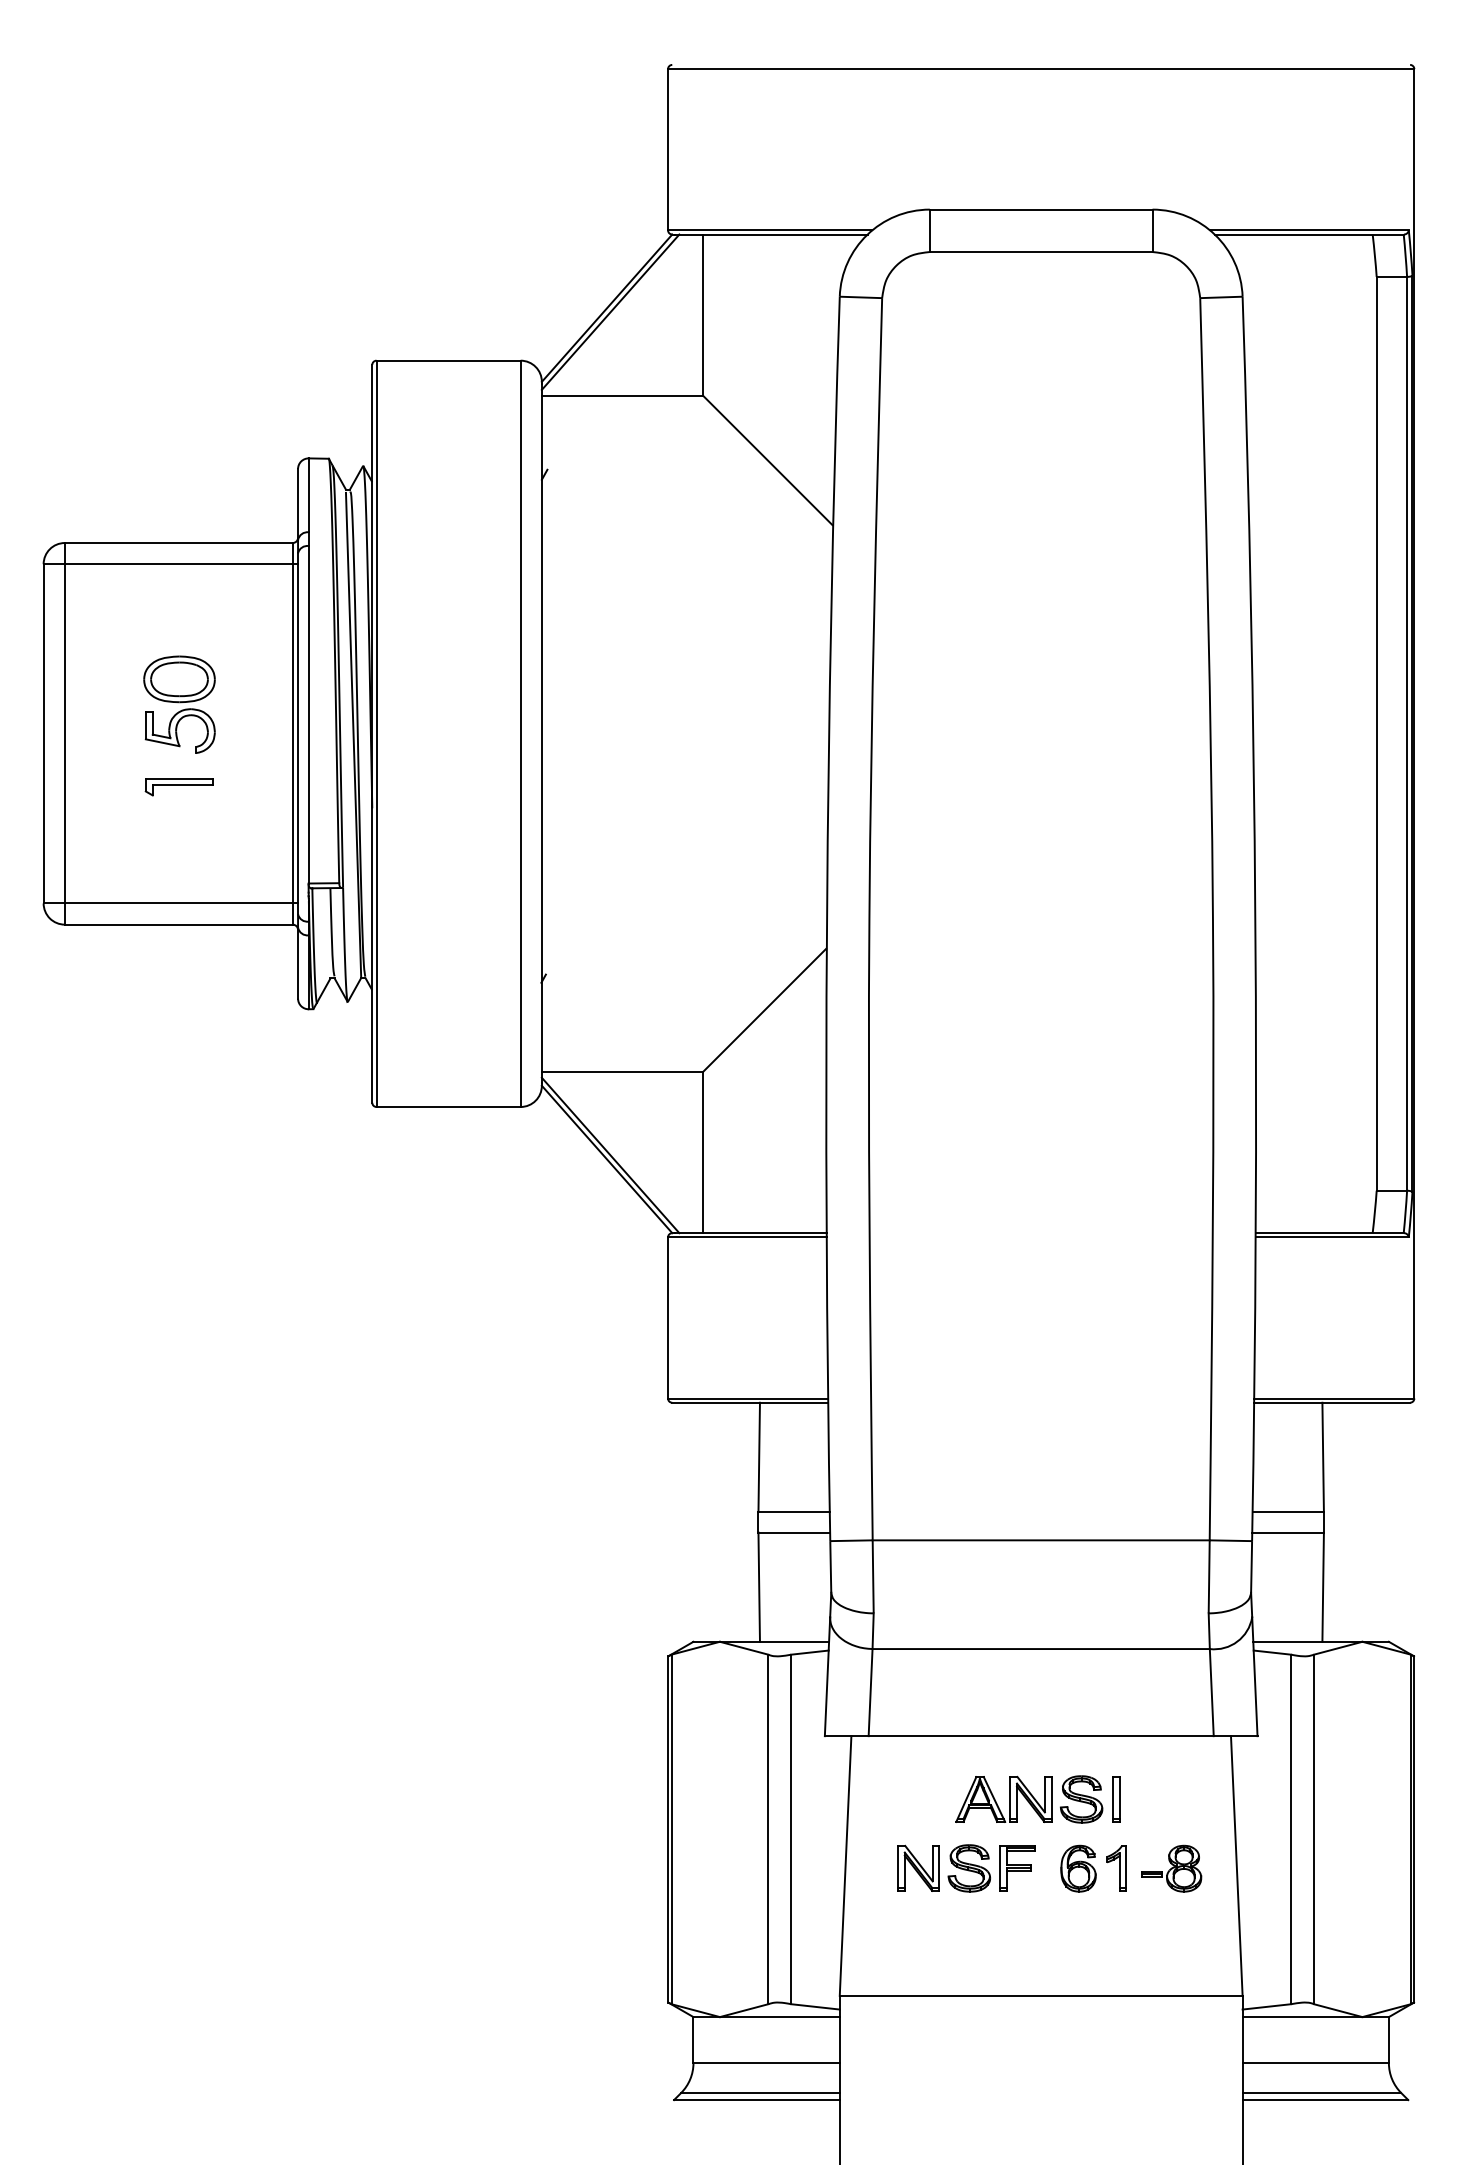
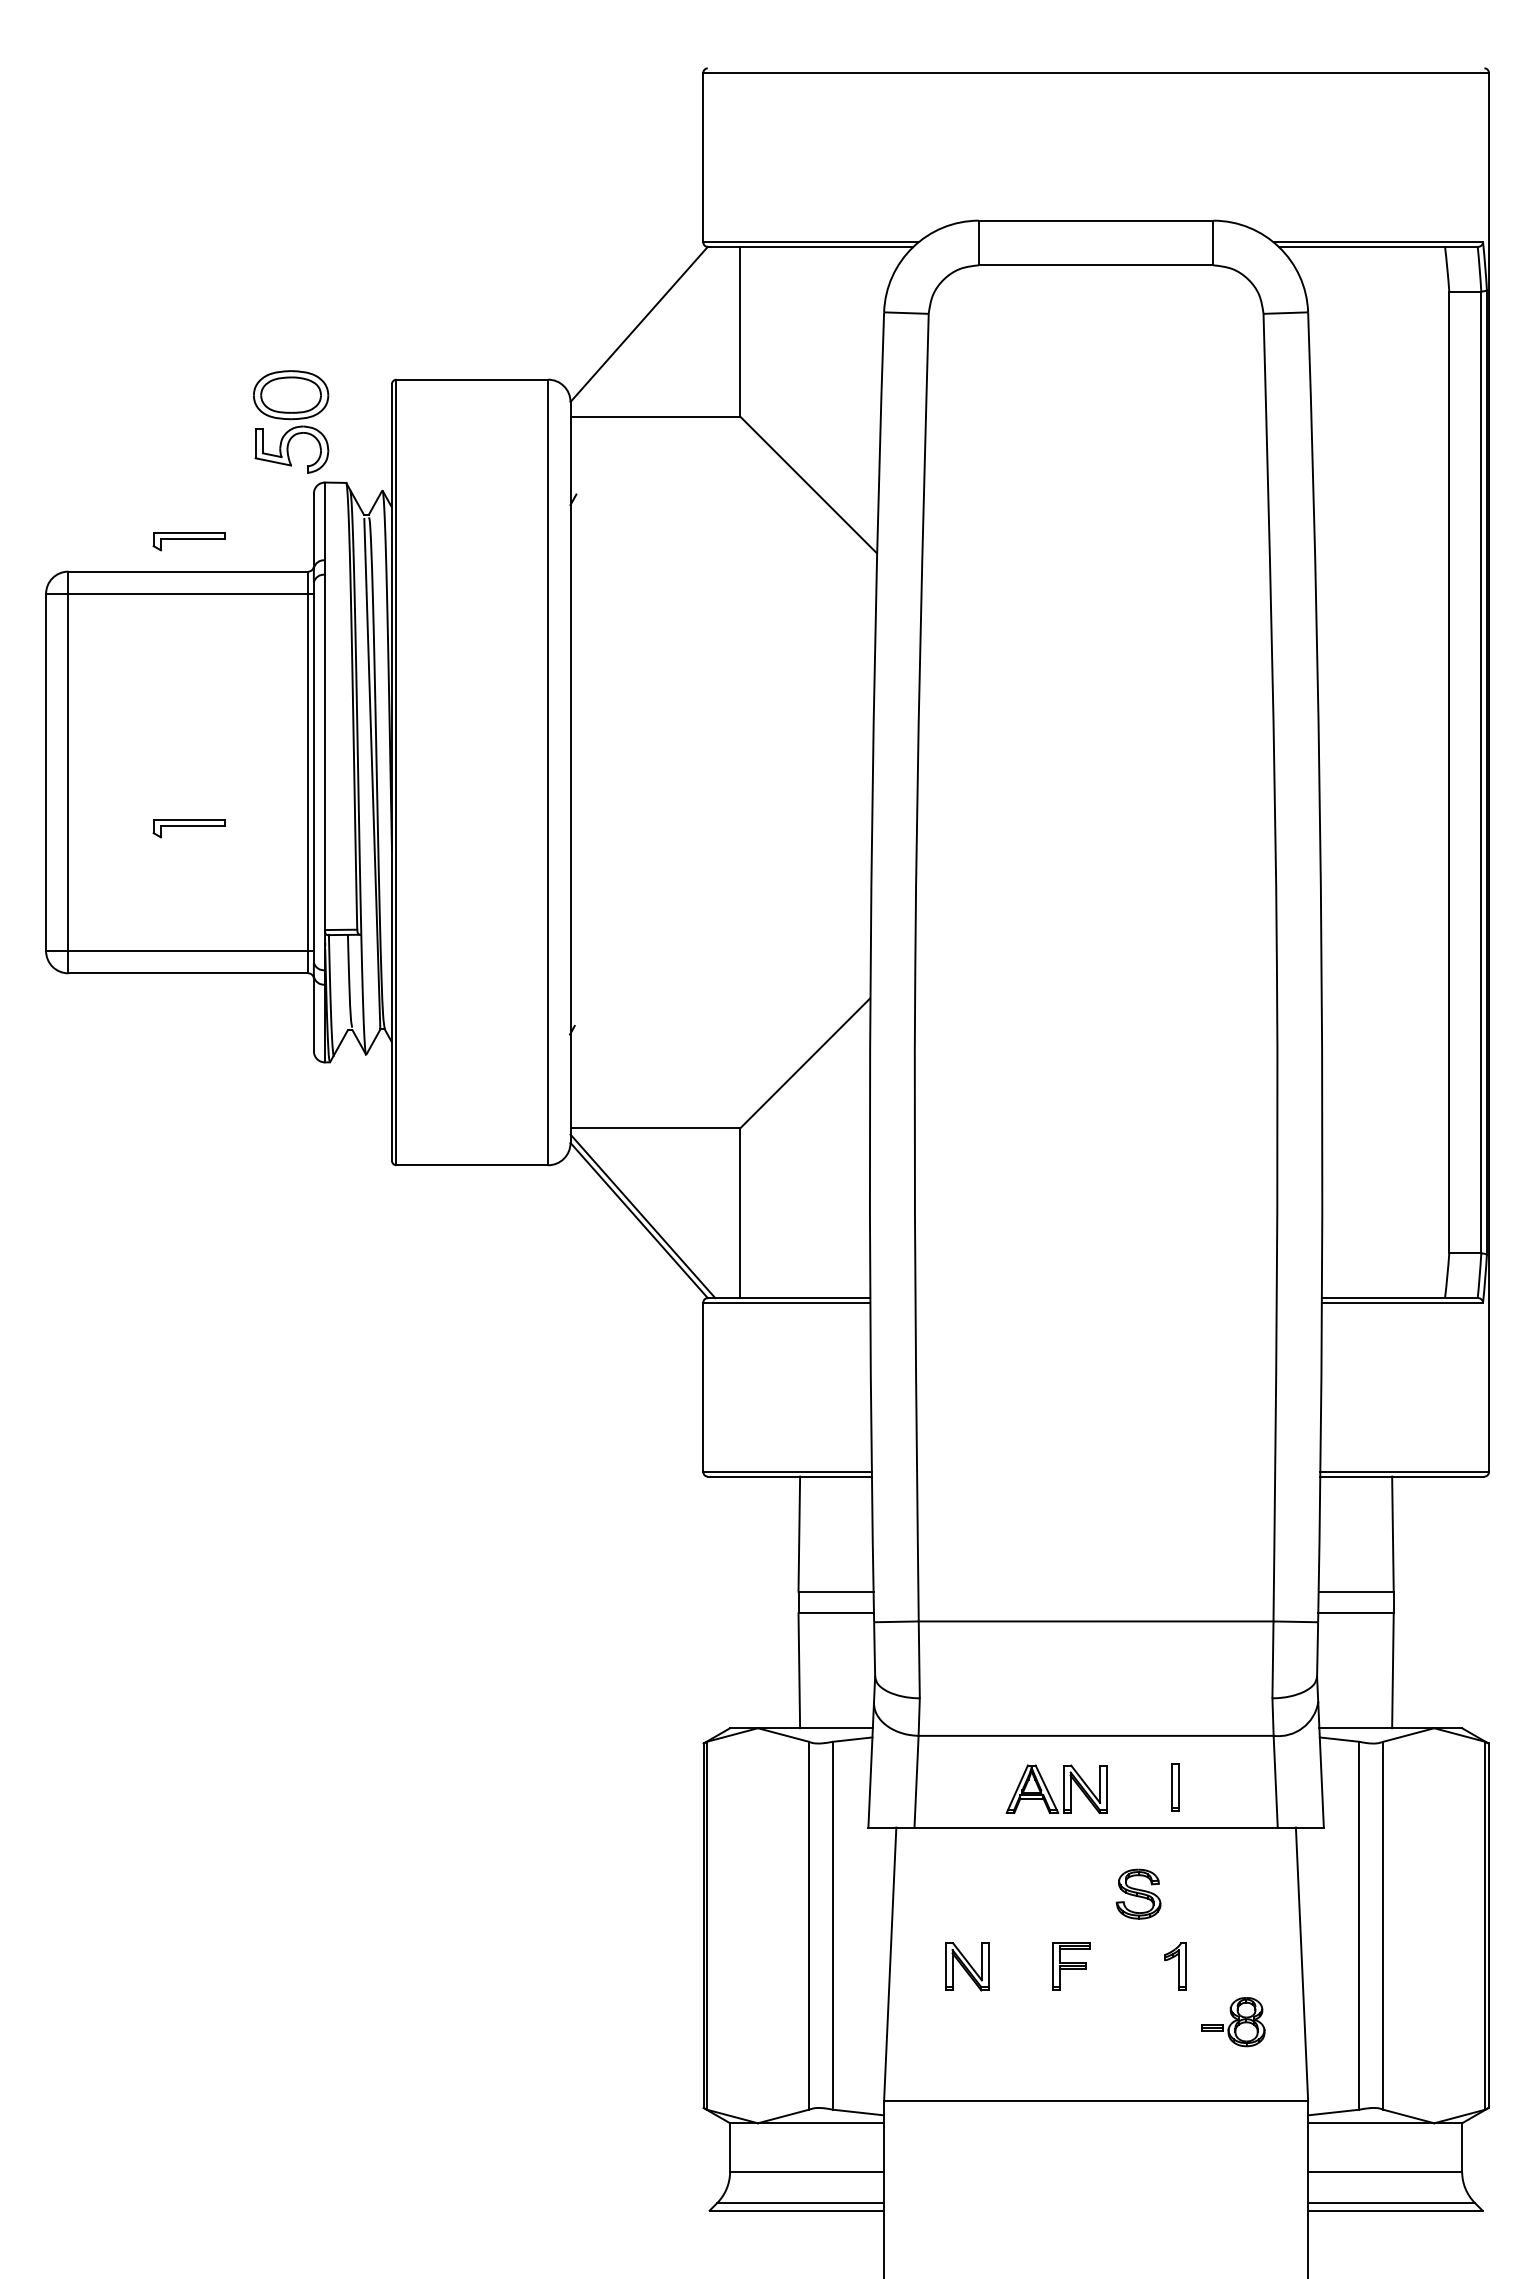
line: (610, 312) -> (642, 328), removed
part: (178, 514) -> (188, 541), added
part: (179, 704) -> (291, 421), moved
part: (1010, 1798) -> (1063, 1788), moved
part: (1116, 1799) -> (1175, 1787), moved
part: (969, 1868) -> (1020, 1966), removed
part: (1078, 1869) -> (1135, 1967), removed
part: (1171, 1869) -> (1233, 2022), moved

